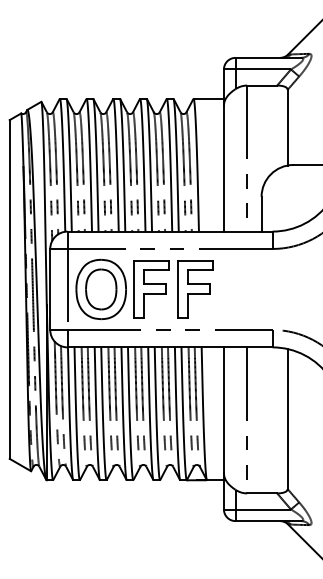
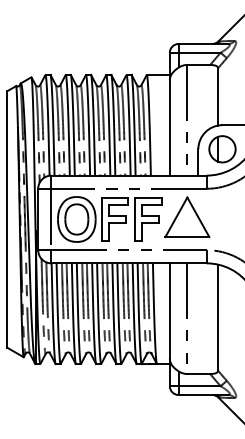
part: (293, 196) -> (222, 149), added
part: (247, 286) -> (187, 217), added

